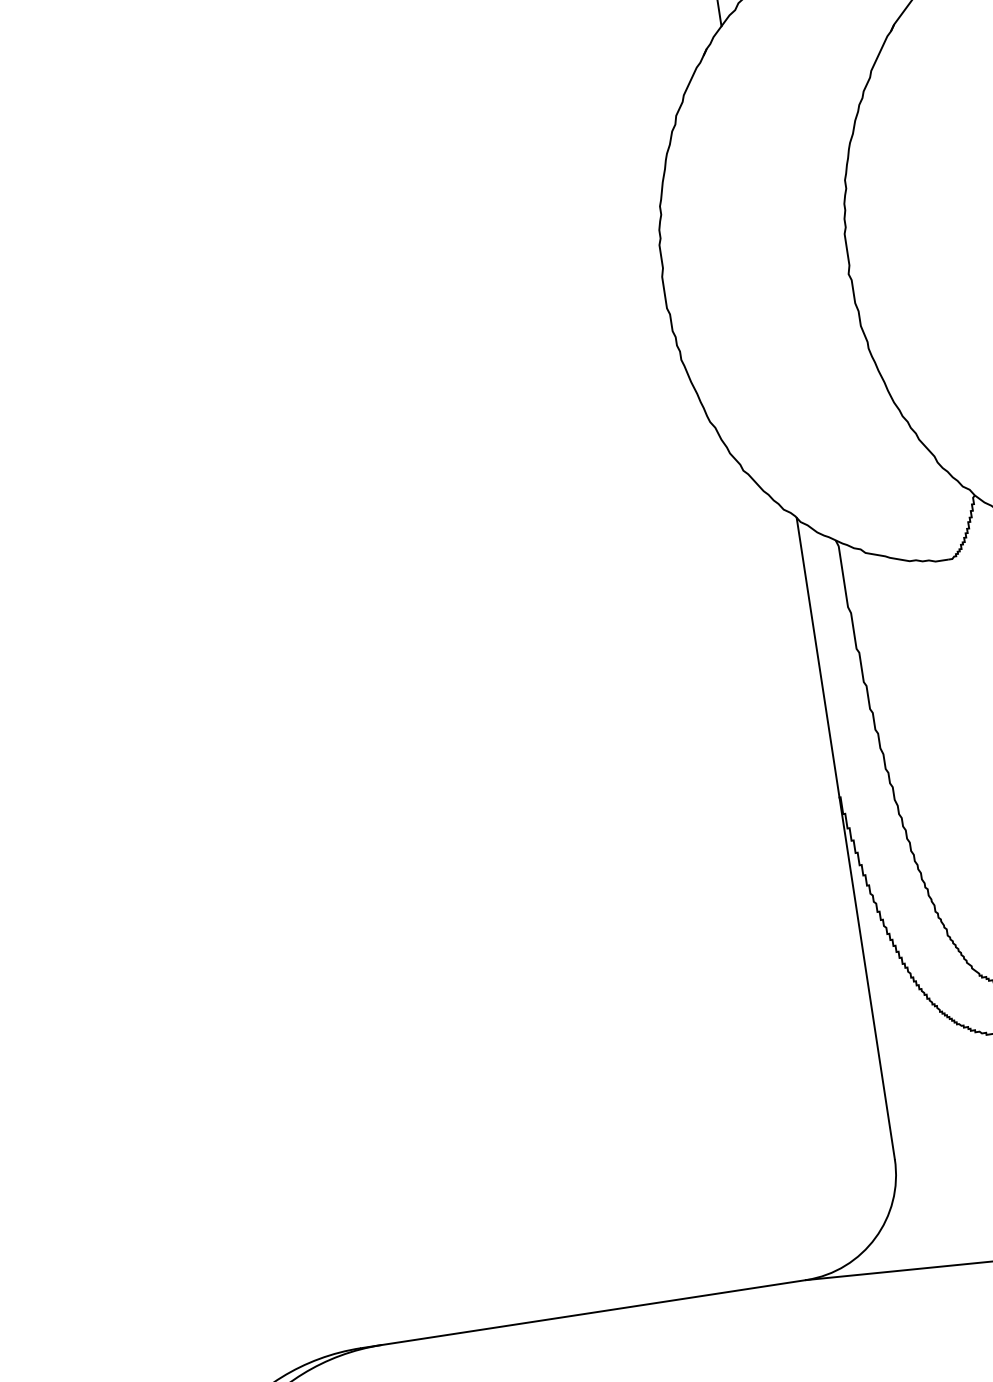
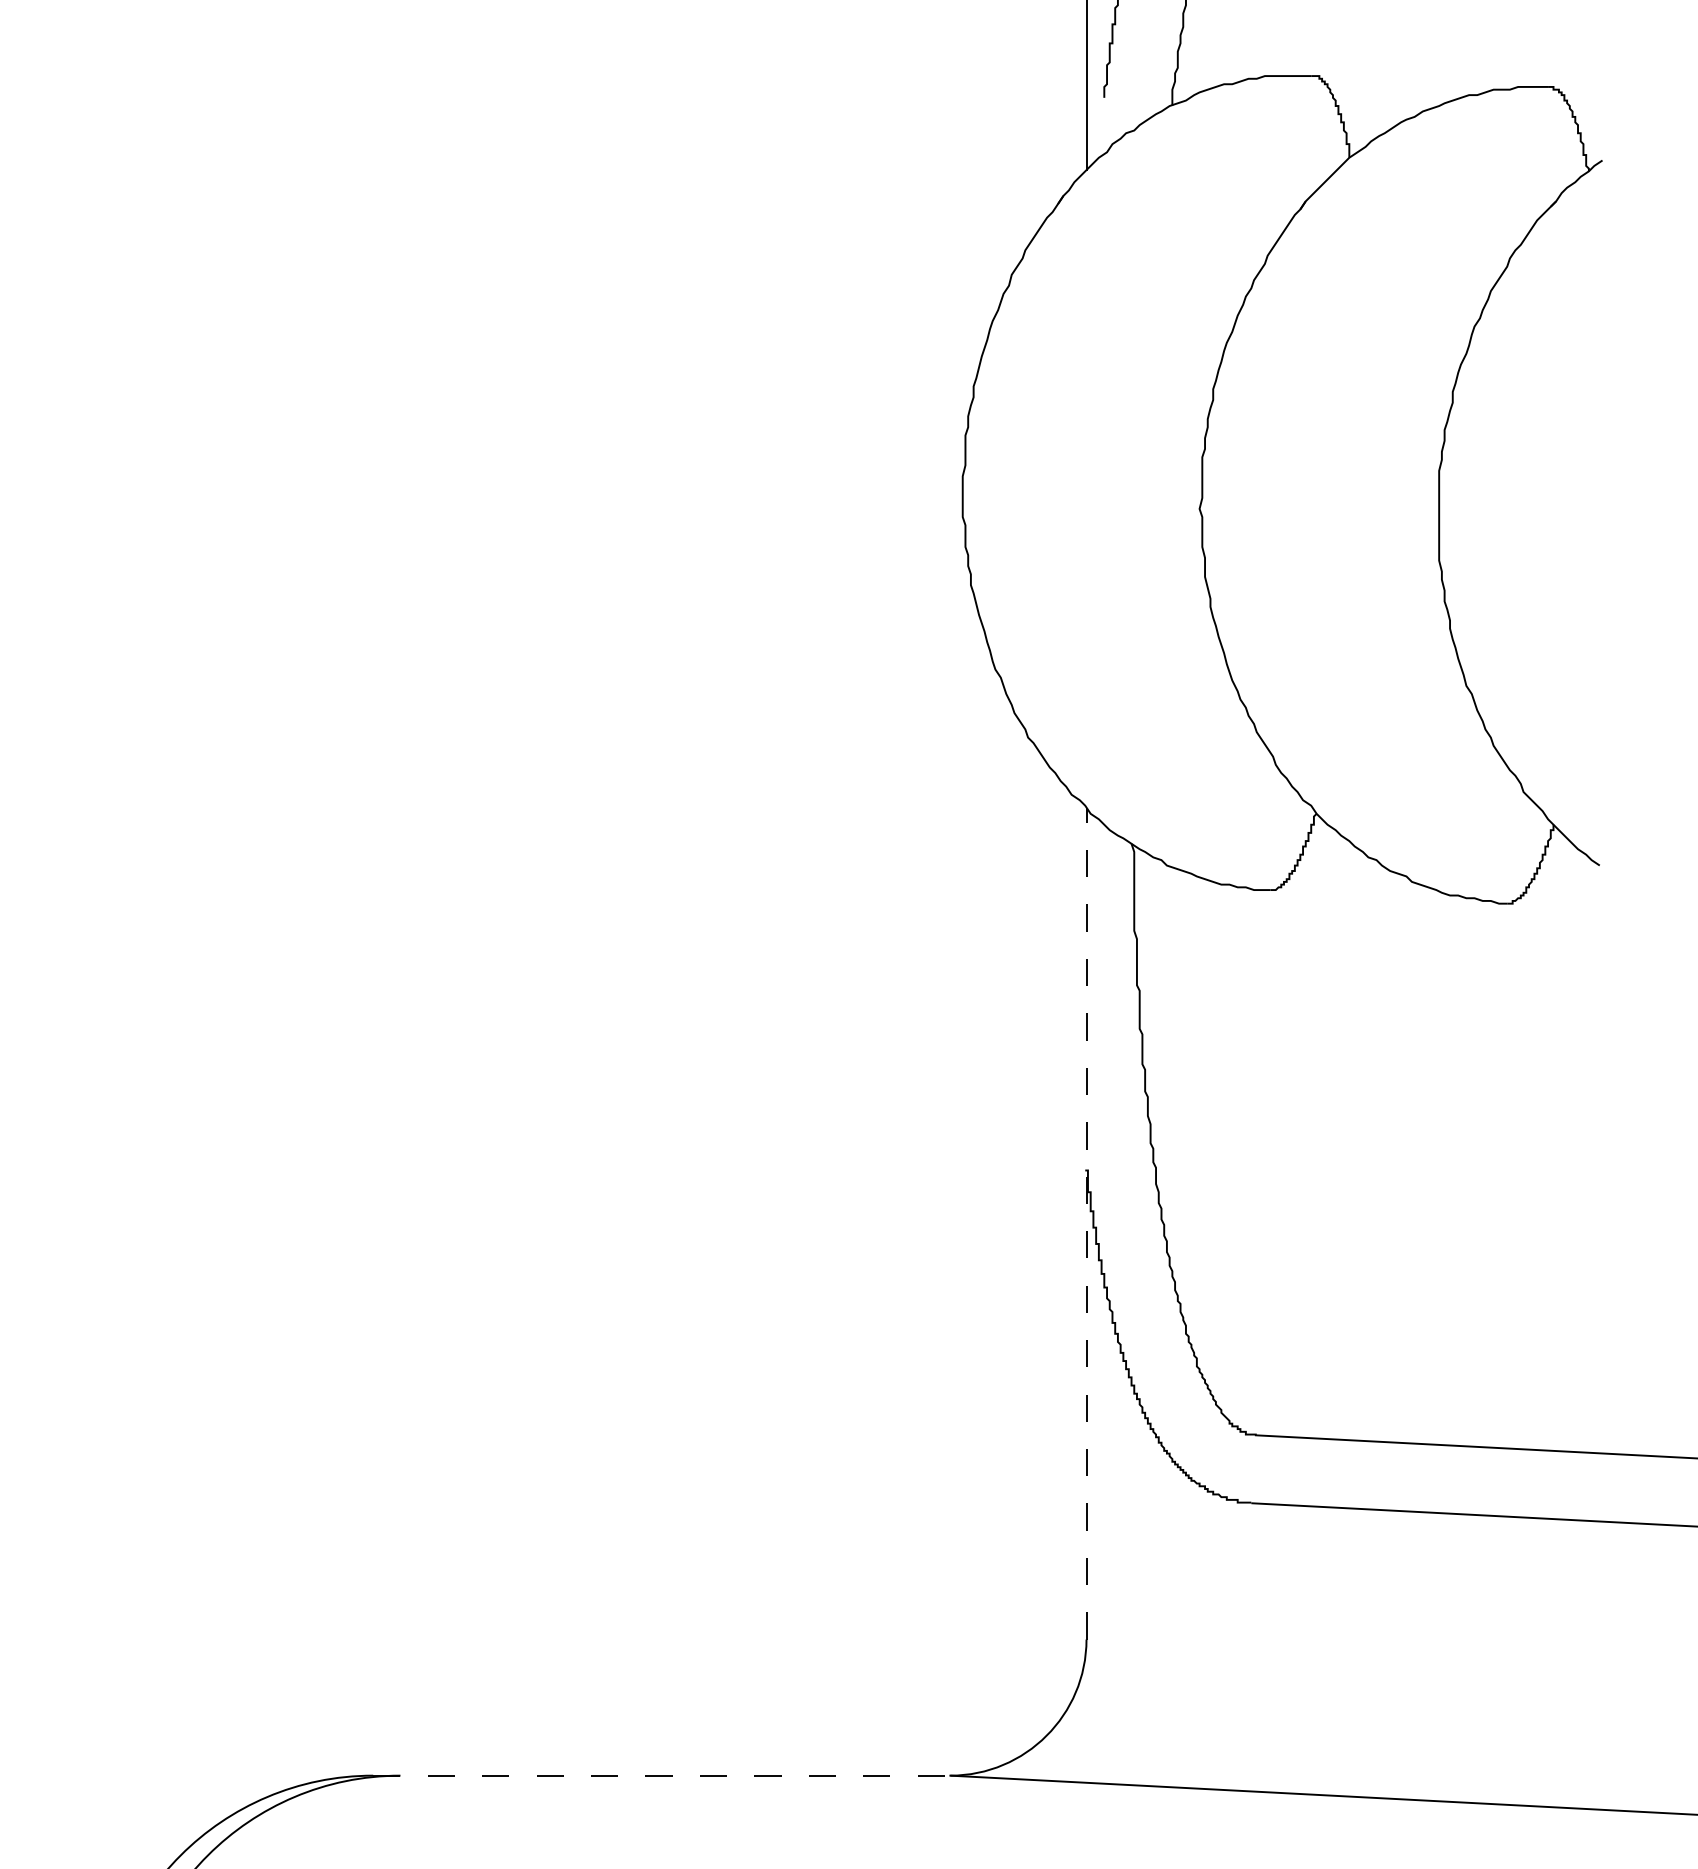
line: (845, 838) -> (1086, 1223), solid -> dashed
line: (583, 1314) -> (661, 1775), solid -> dashed

